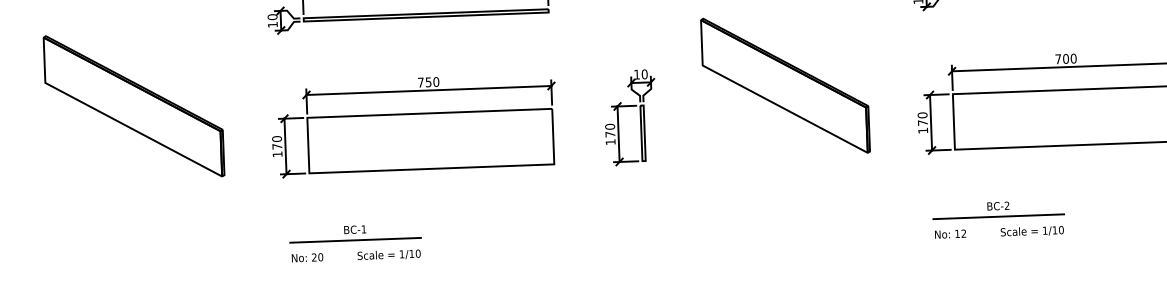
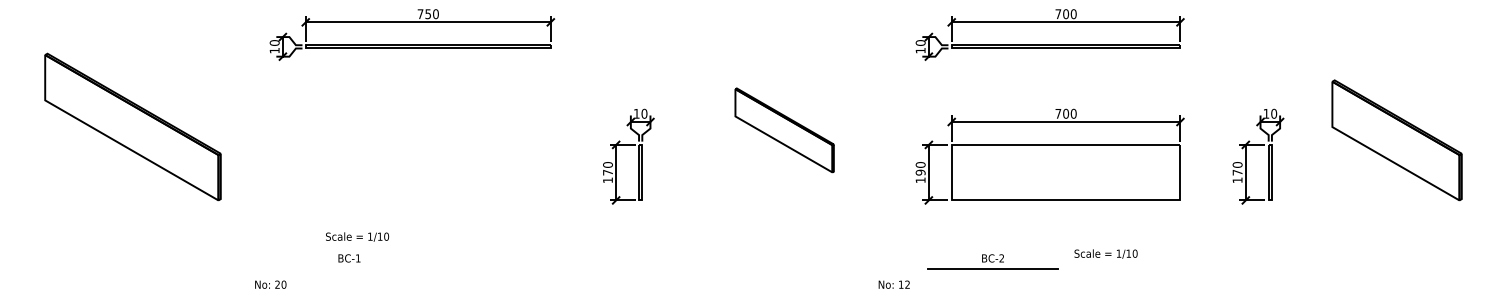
part: (785, 85) -> (784, 130), size x0.6
text: (922, 122) -> (920, 172), 170 -> 190
part: (414, 125) -> (412, 156), removed
text: (1031, 230) -> (1105, 253), moved
text: (949, 233) -> (893, 284), moved
line: (355, 240) -> (349, 269), removed
text: (389, 254) -> (357, 236), moved
text: (307, 257) -> (270, 284), moved

